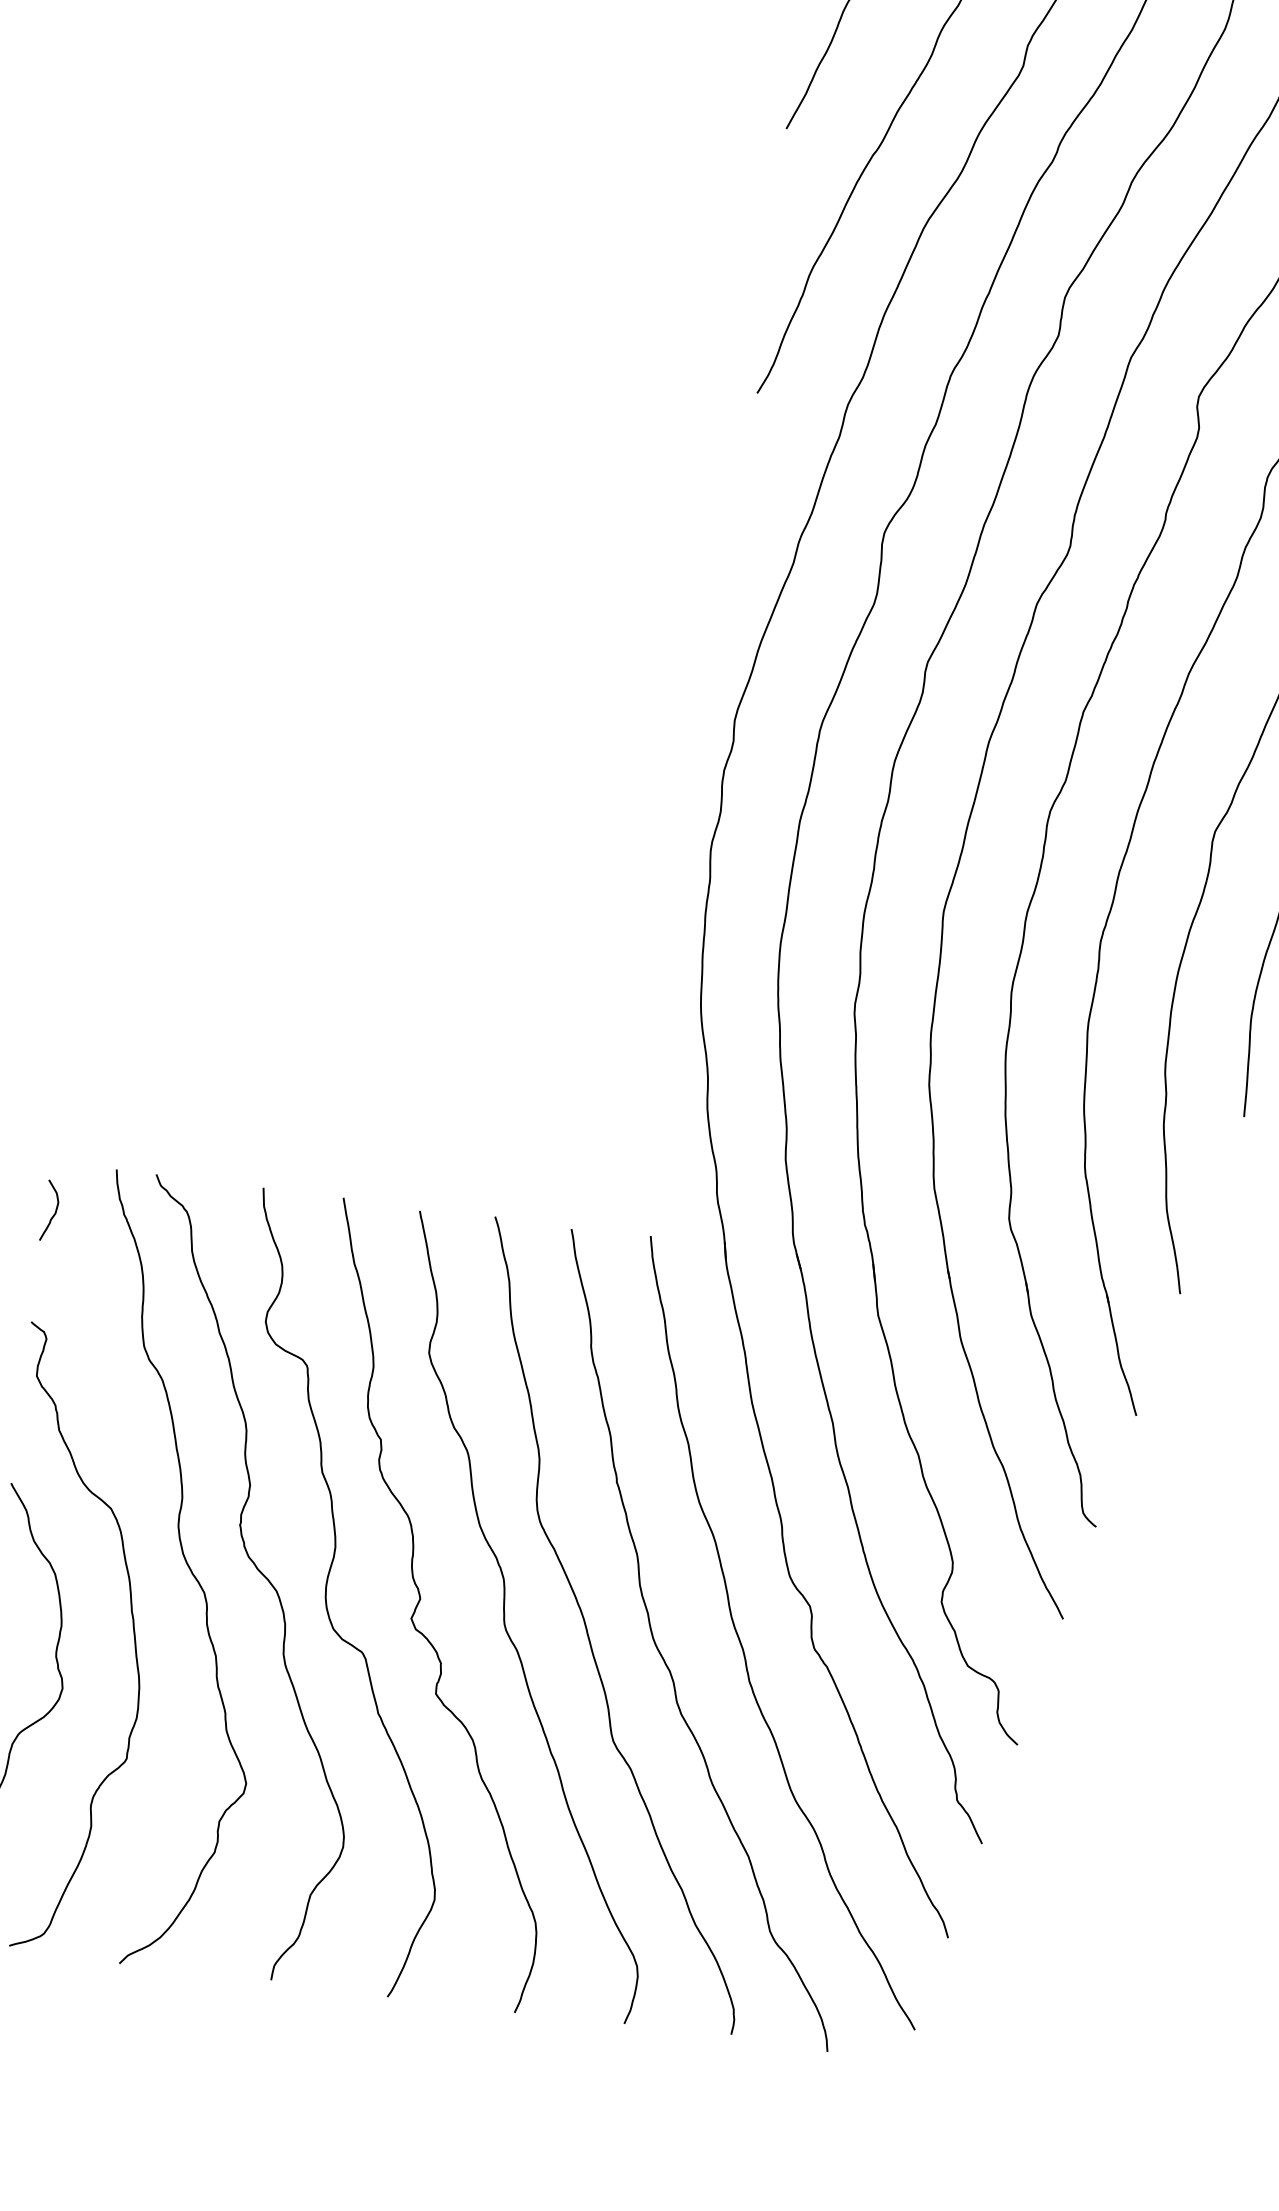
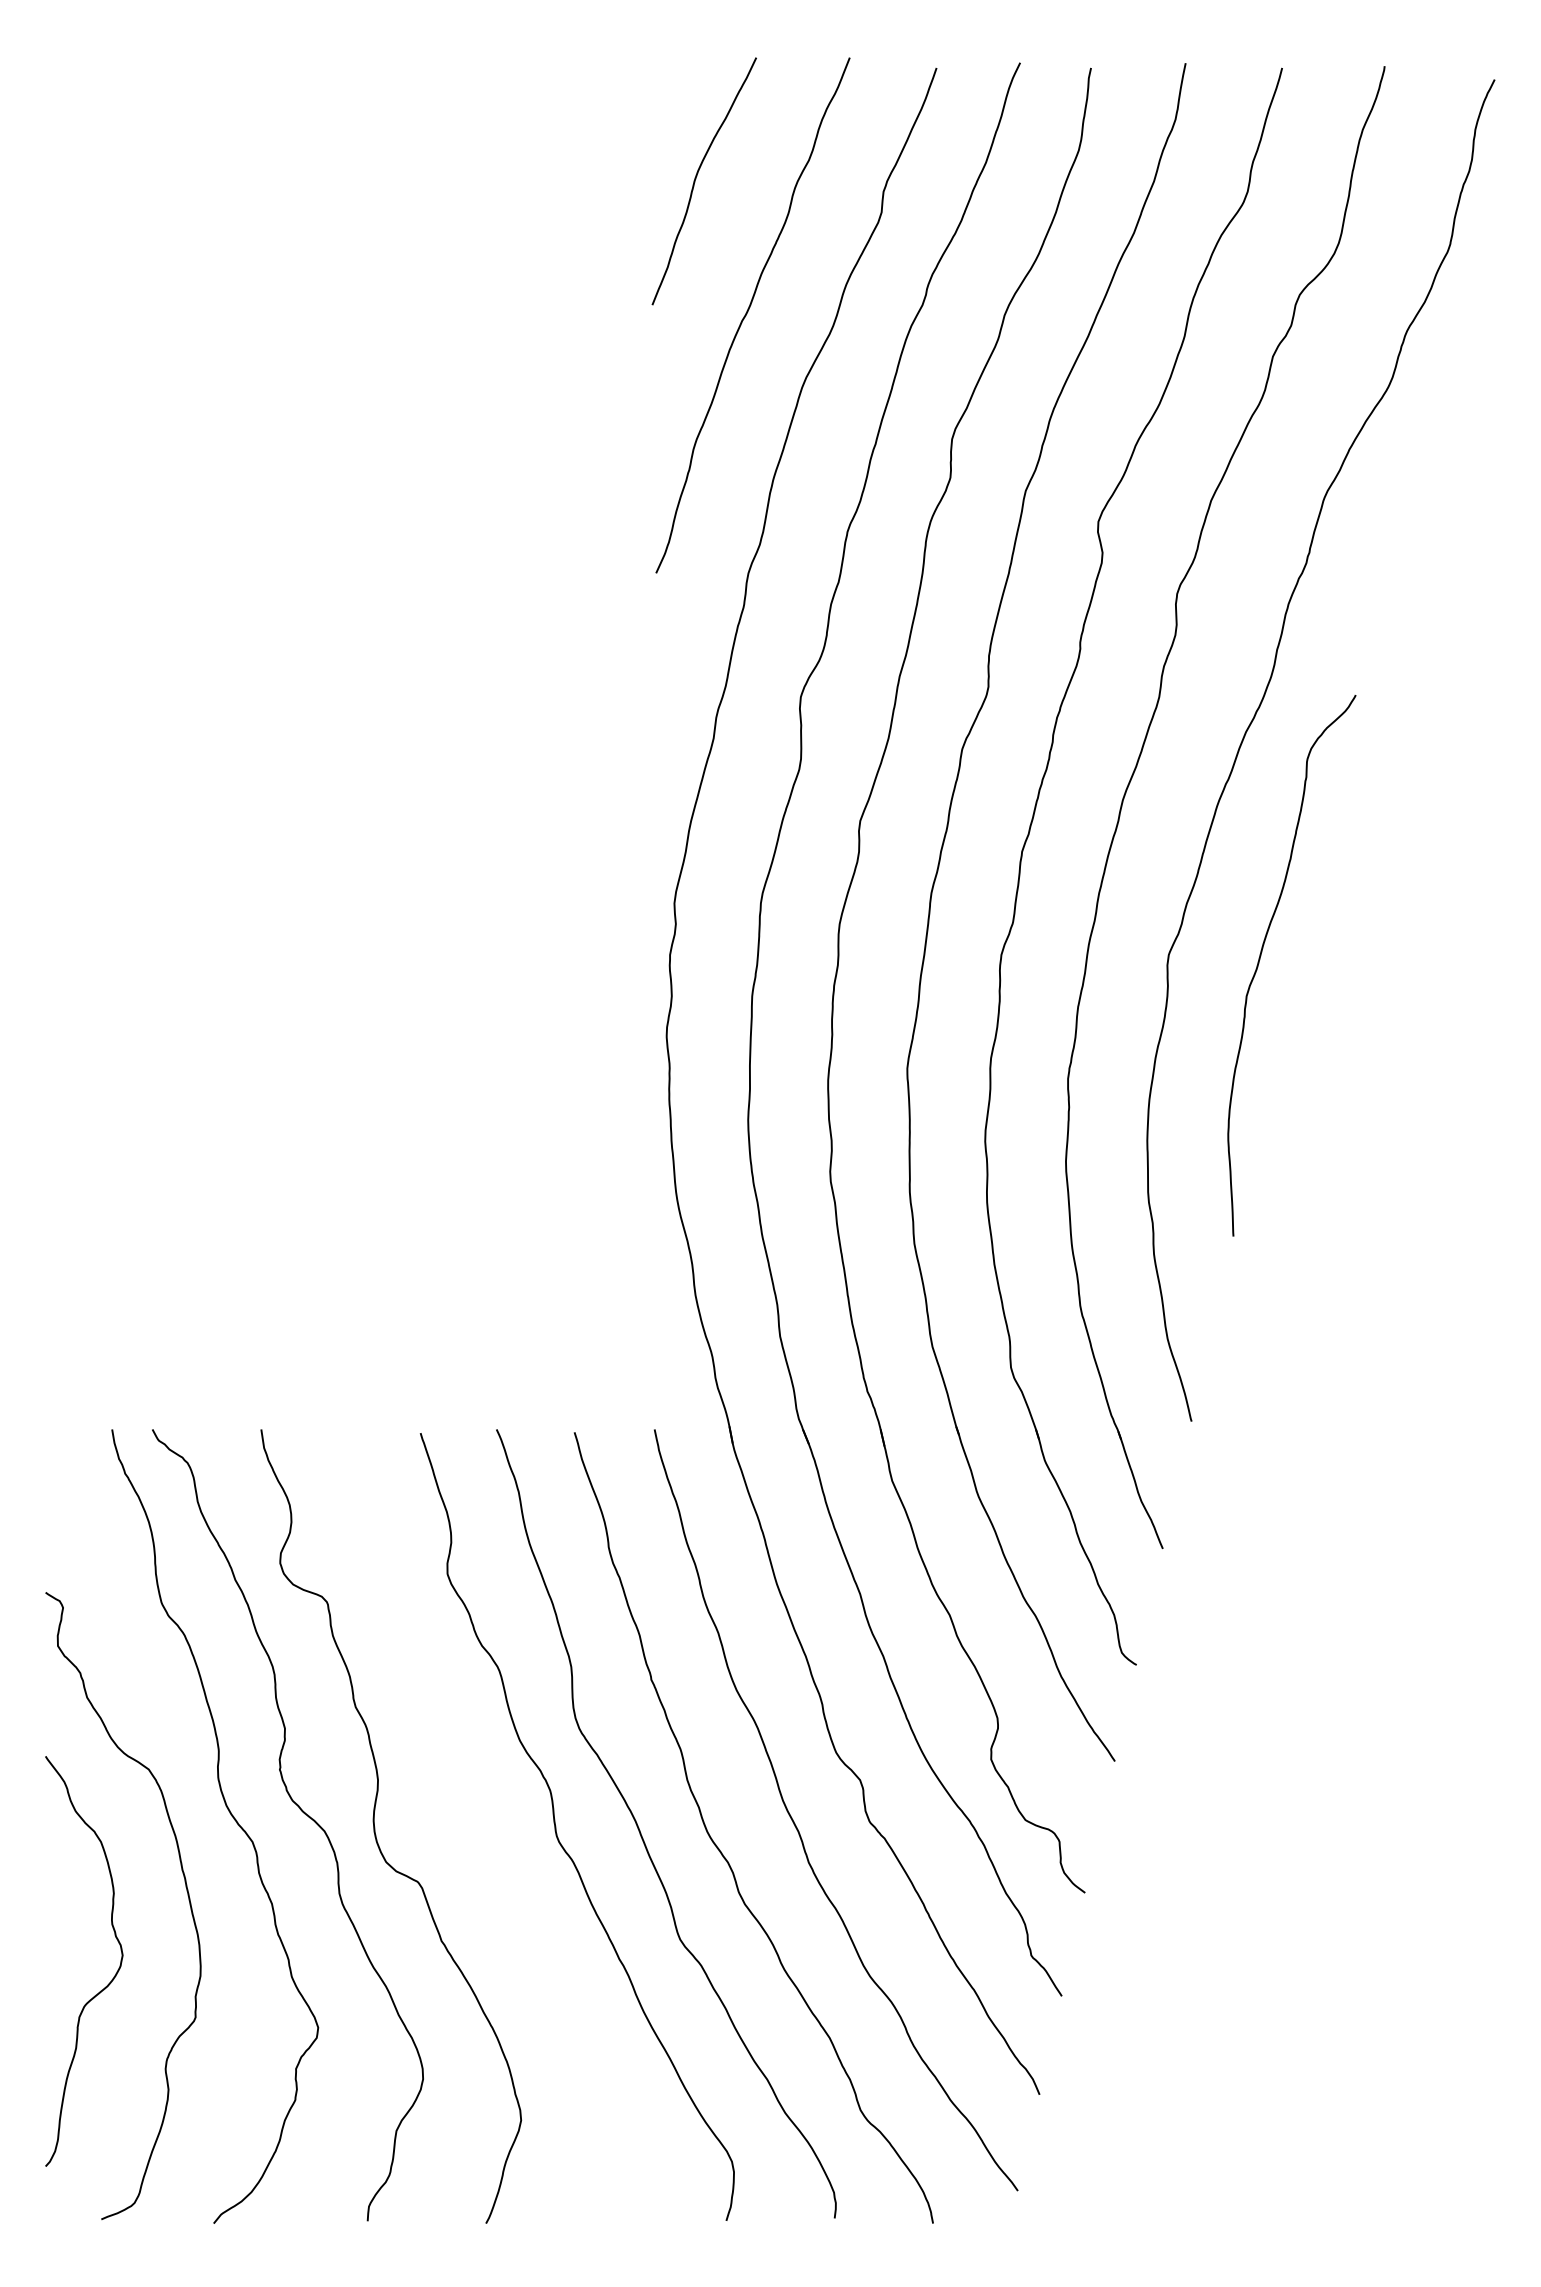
curve: (54, 1211) -> (55, 1479), removed
curve: (421, 1599) -> (470, 1821), removed

